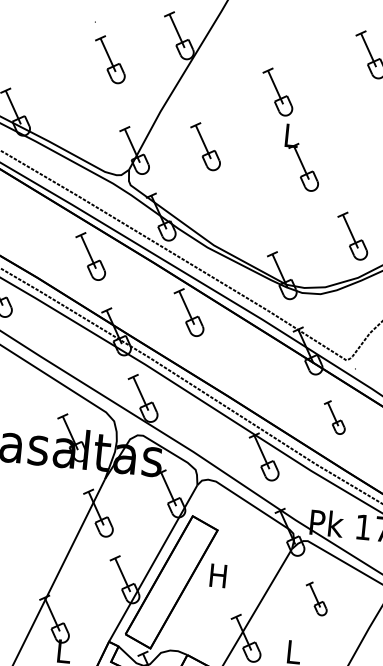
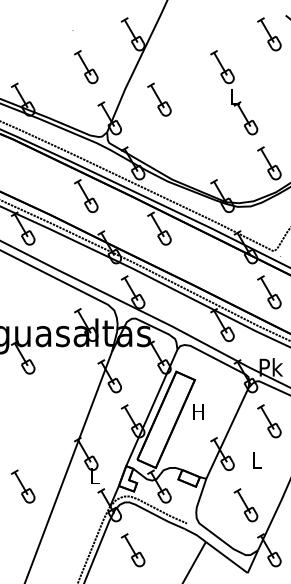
part: (110, 60) -> (86, 67), moved
part: (291, 129) -> (234, 92), moved
part: (205, 146) -> (159, 99), moved
part: (334, 417) -> (269, 292), size x1.43
part: (316, 599) -> (269, 421), size x1.43

